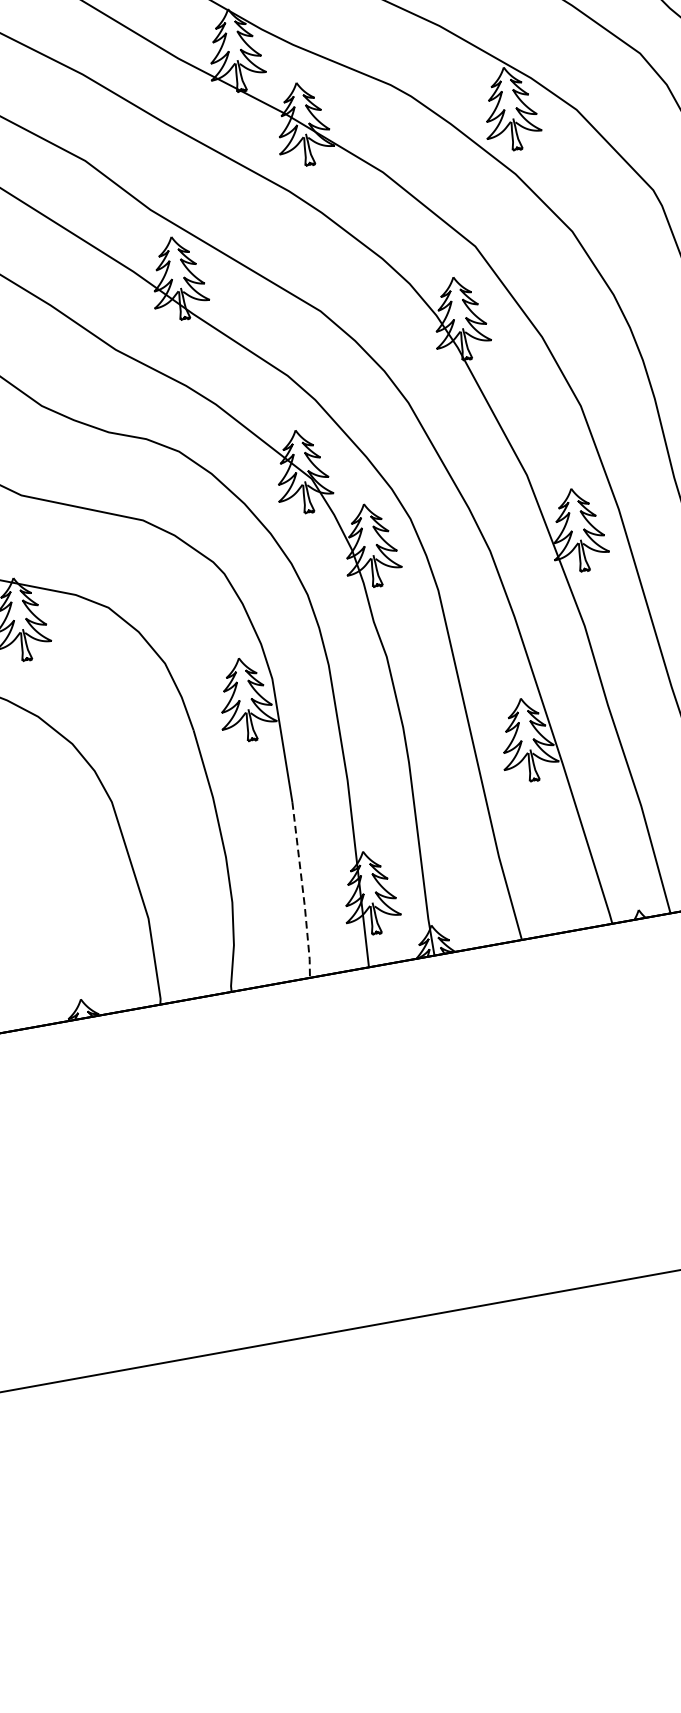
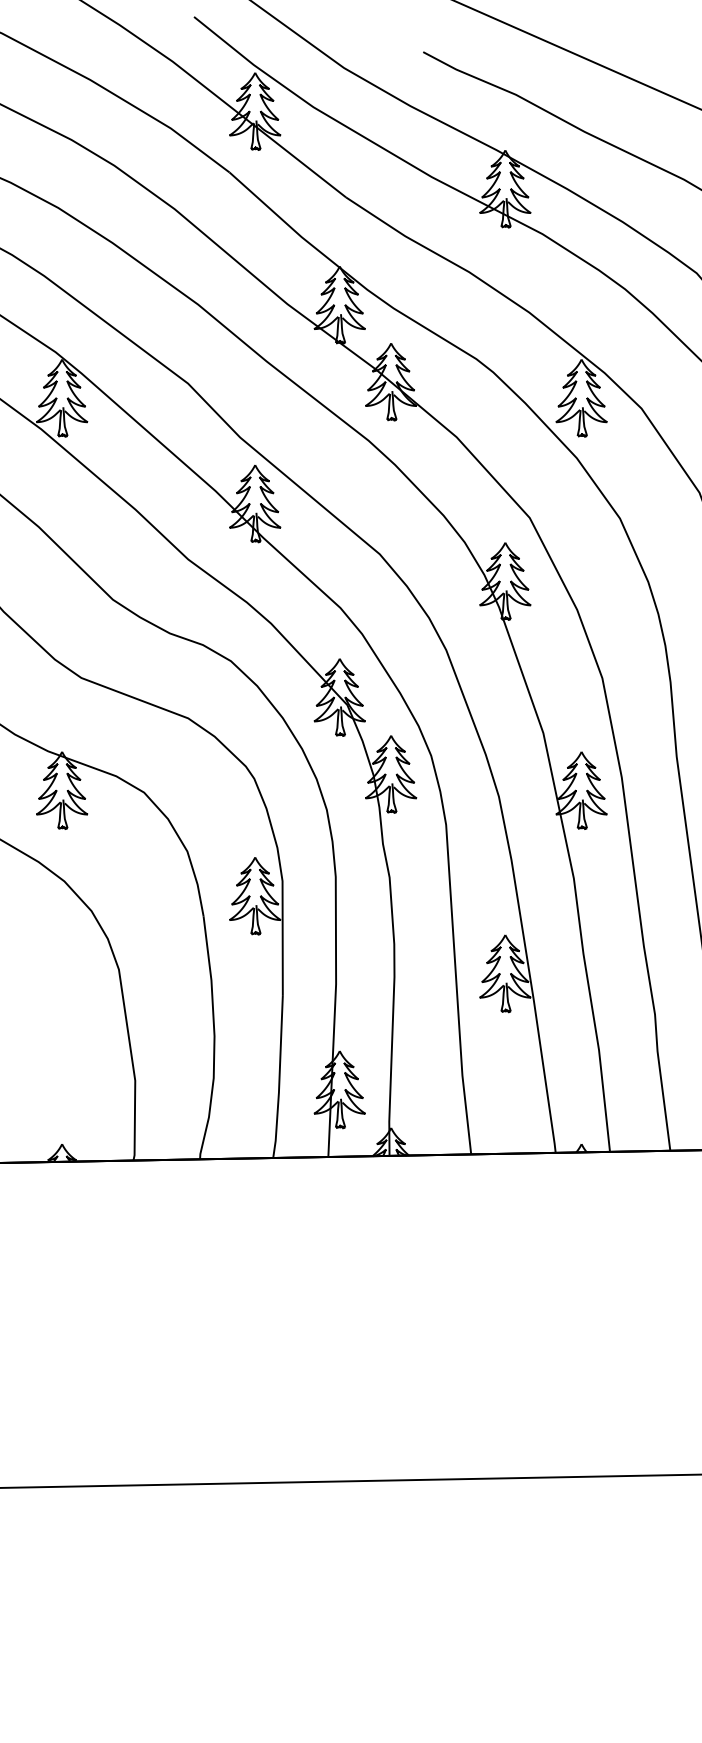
line: (303, 891) -> (279, 1078), dashed -> solid

